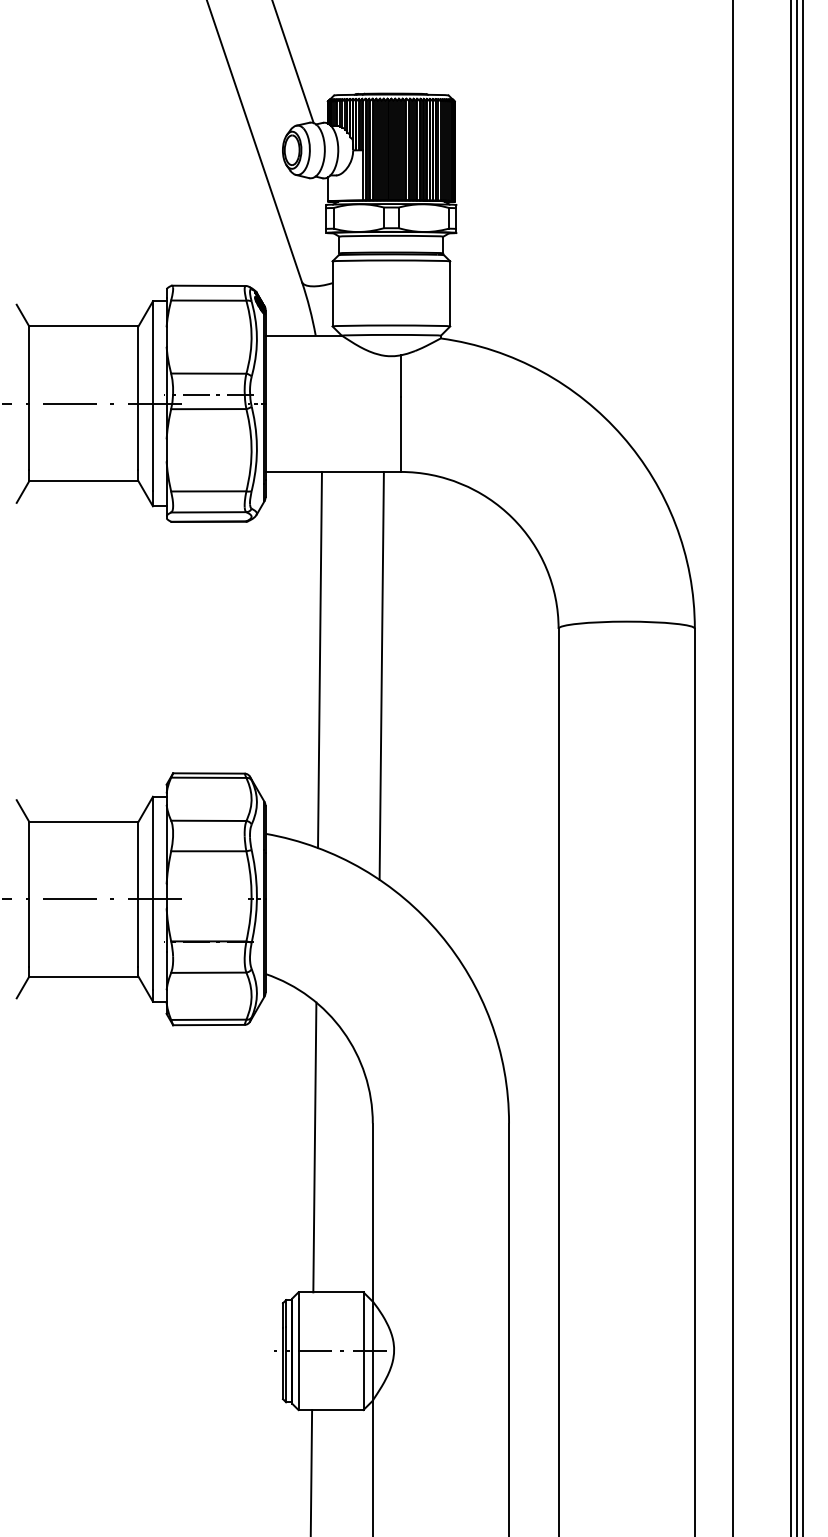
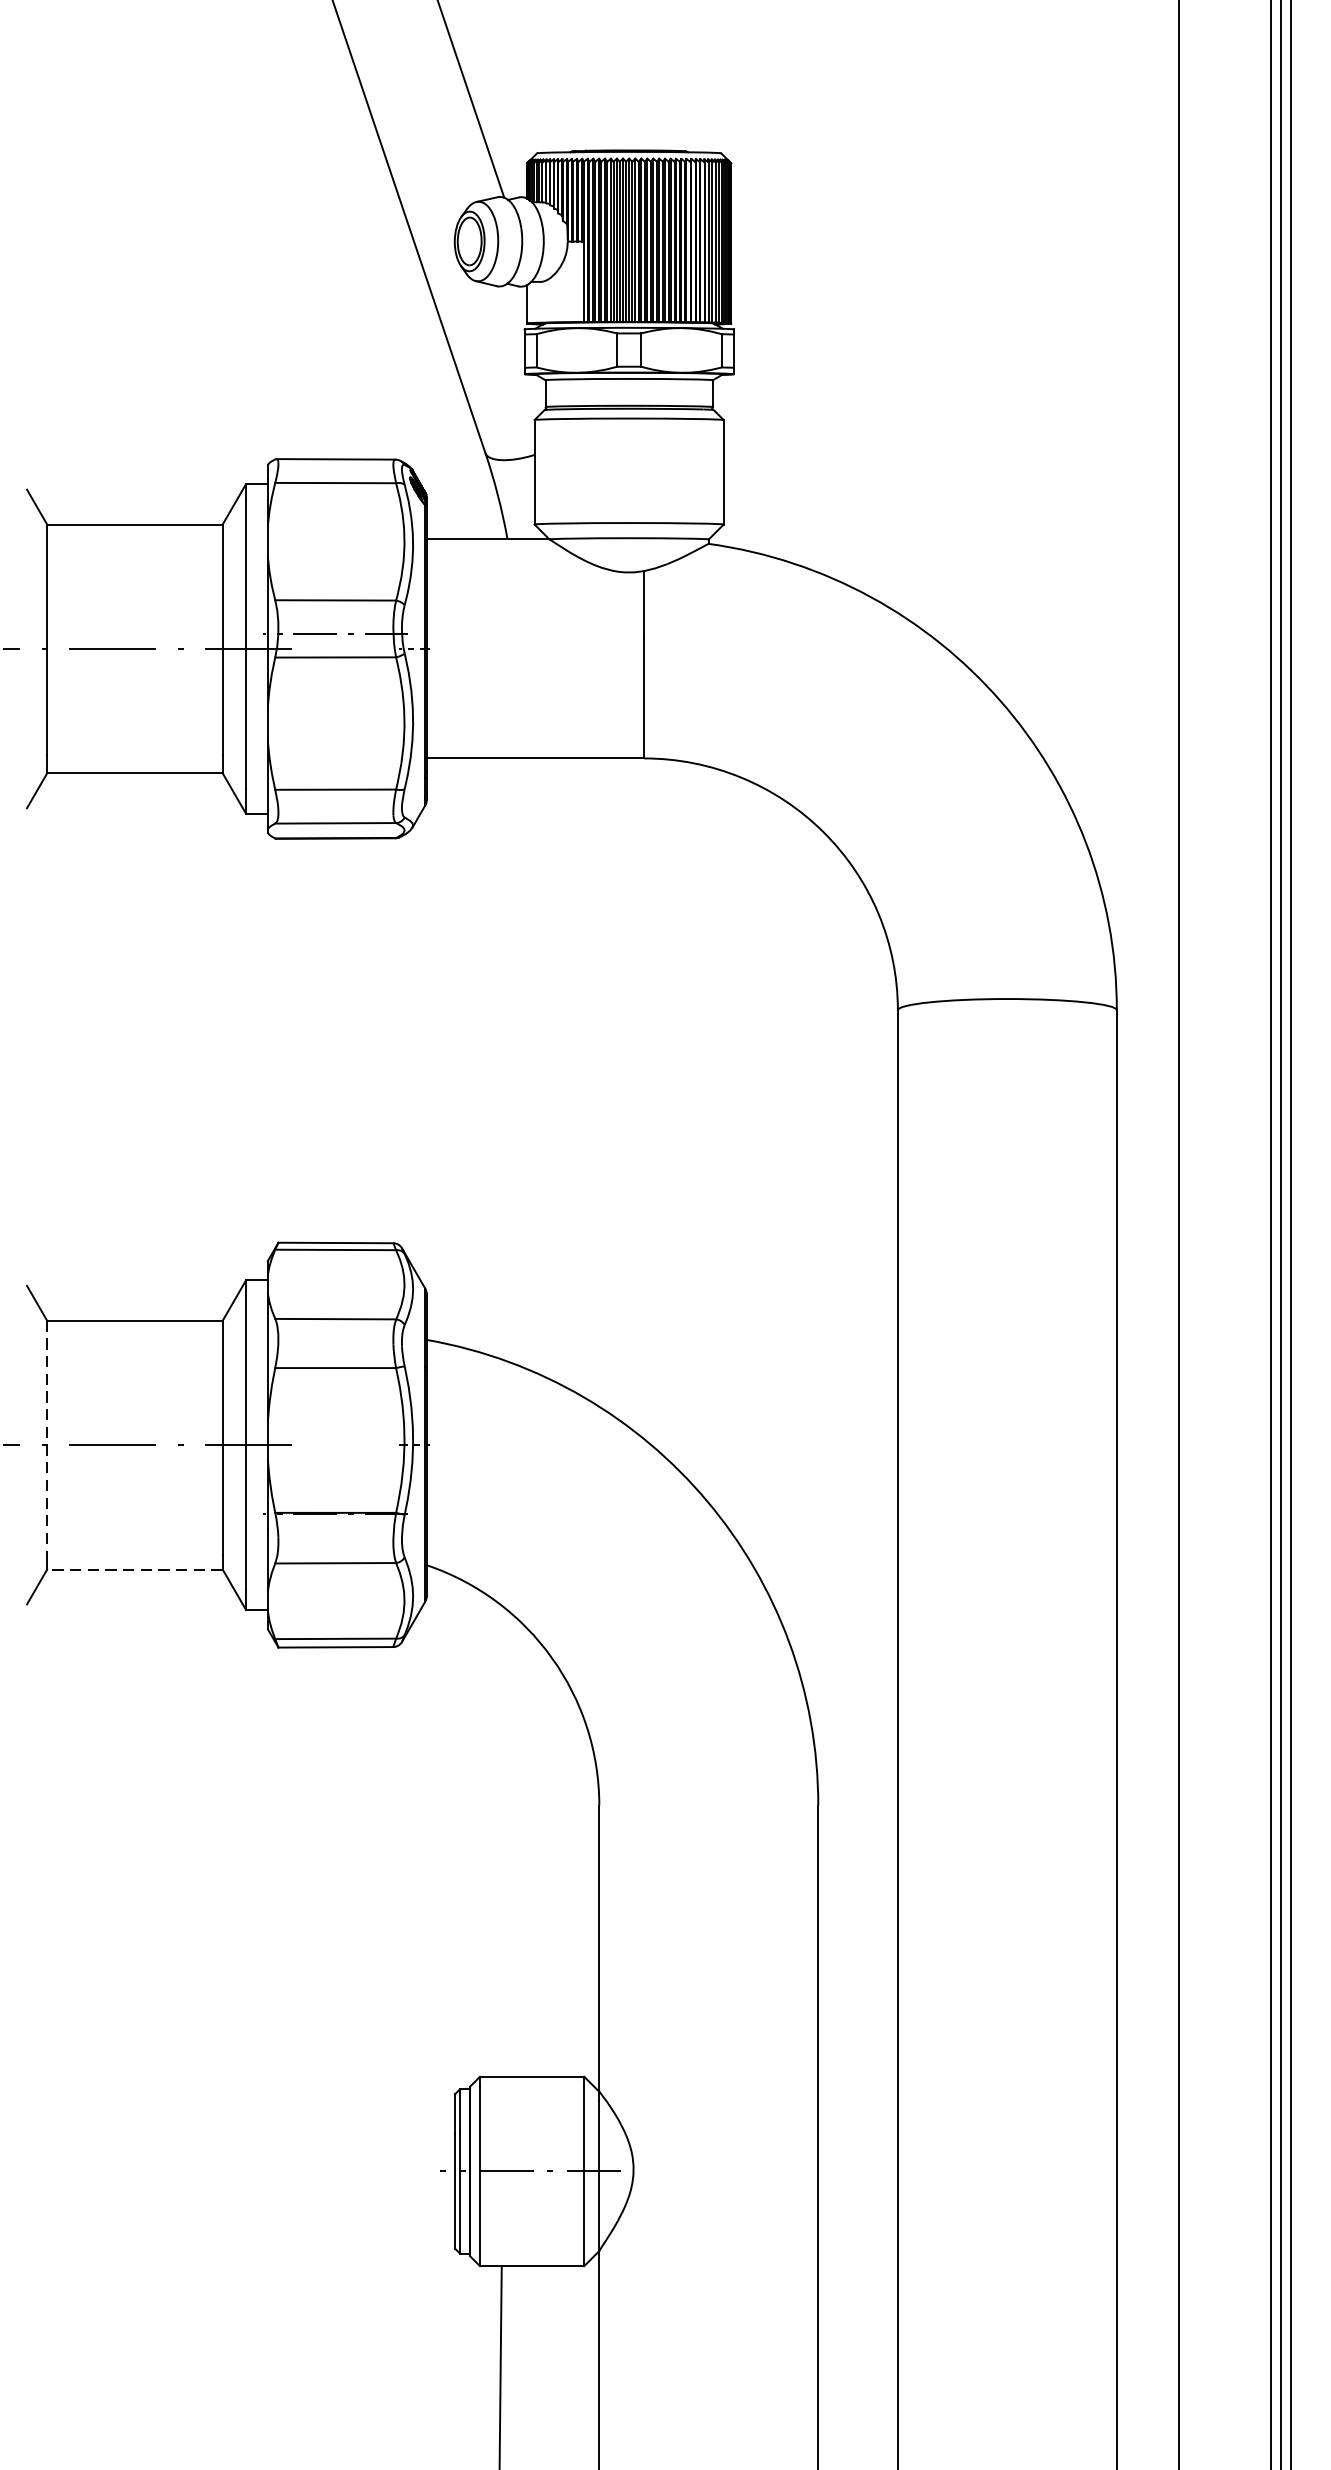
line: (319, 659) -> (513, 1059), removed
line: (381, 675) -> (613, 1085), removed
line: (29, 894) -> (47, 1437), solid -> dashed
line: (83, 976) -> (134, 1569), solid -> dashed
line: (314, 1147) -> (505, 1844), removed

